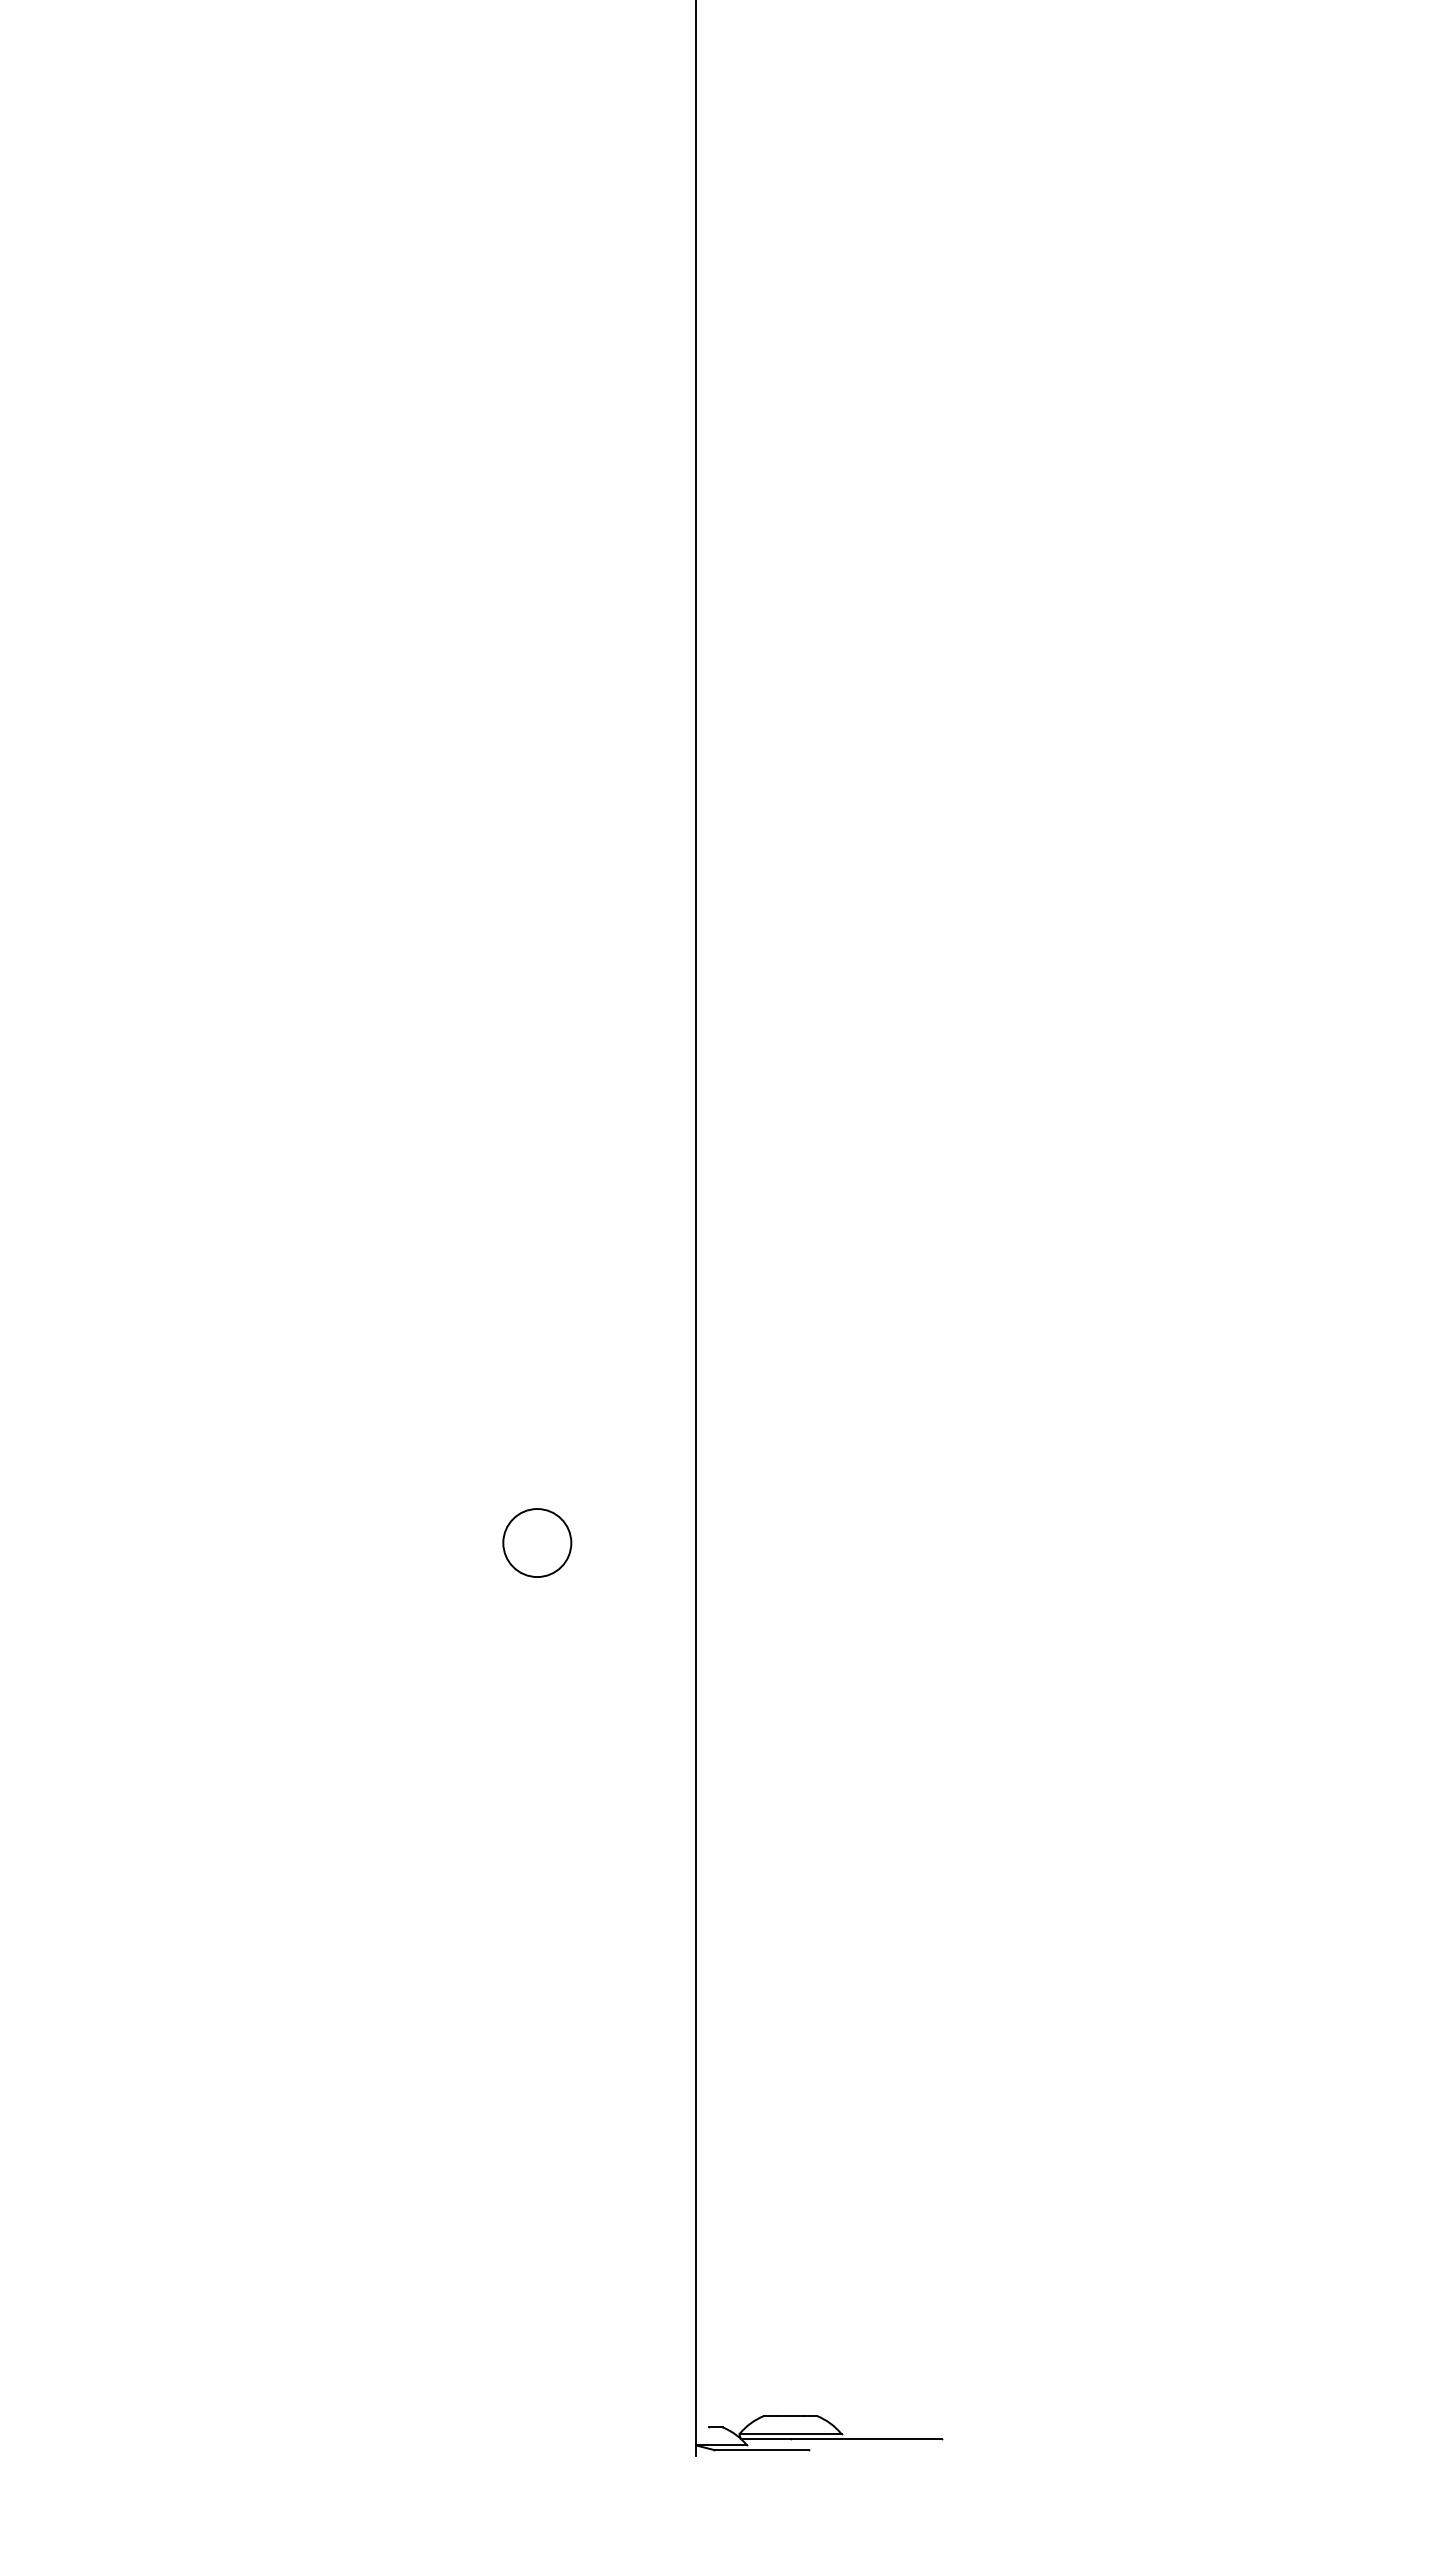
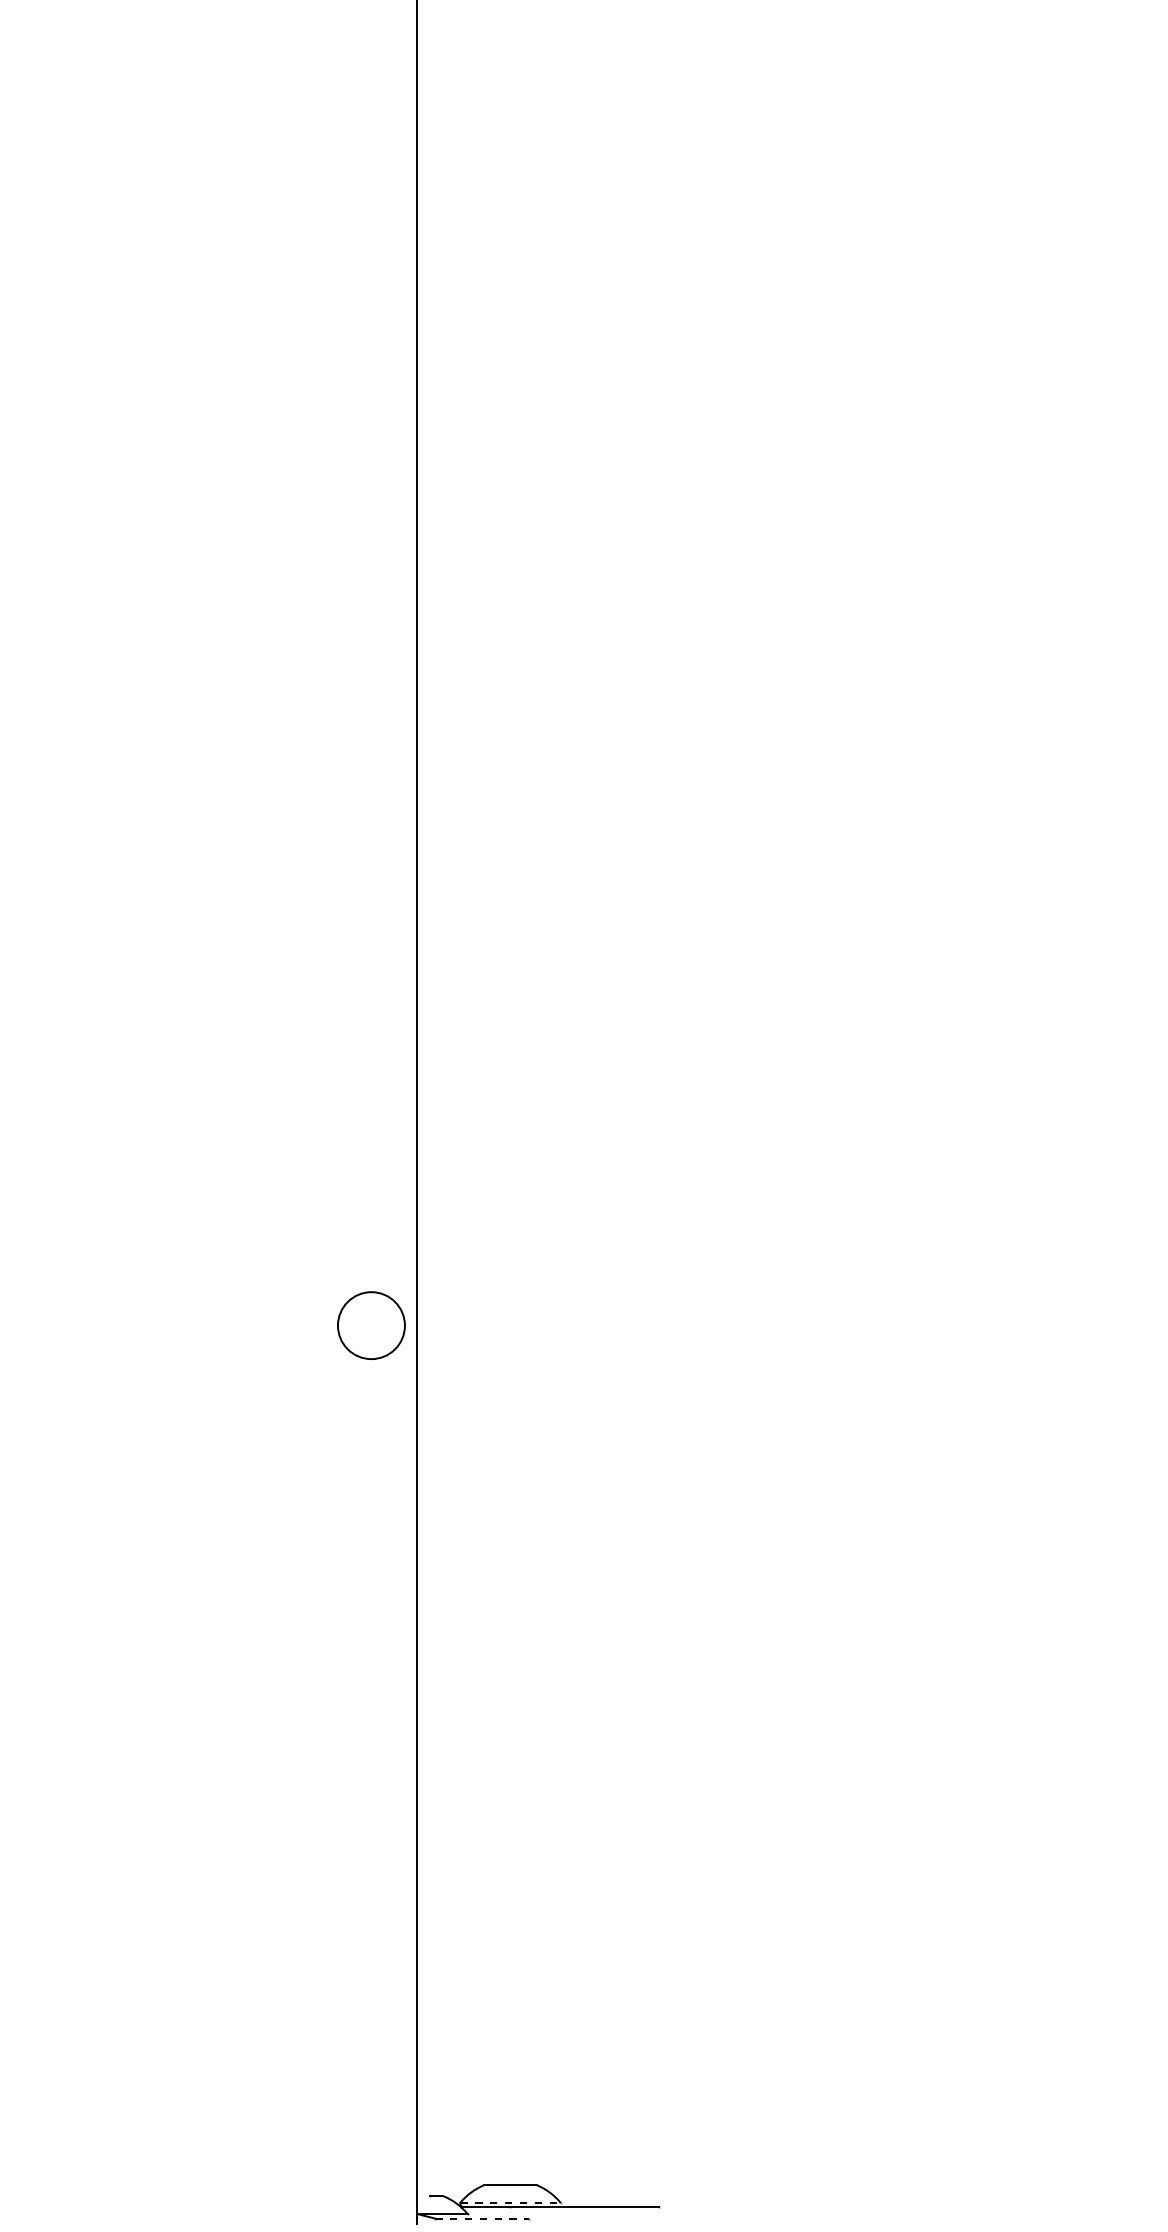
circle: (537, 1542) -> (371, 1325), moved
line: (791, 2434) -> (511, 2203), solid -> dashed
line: (761, 2449) -> (481, 2218), solid -> dashed

